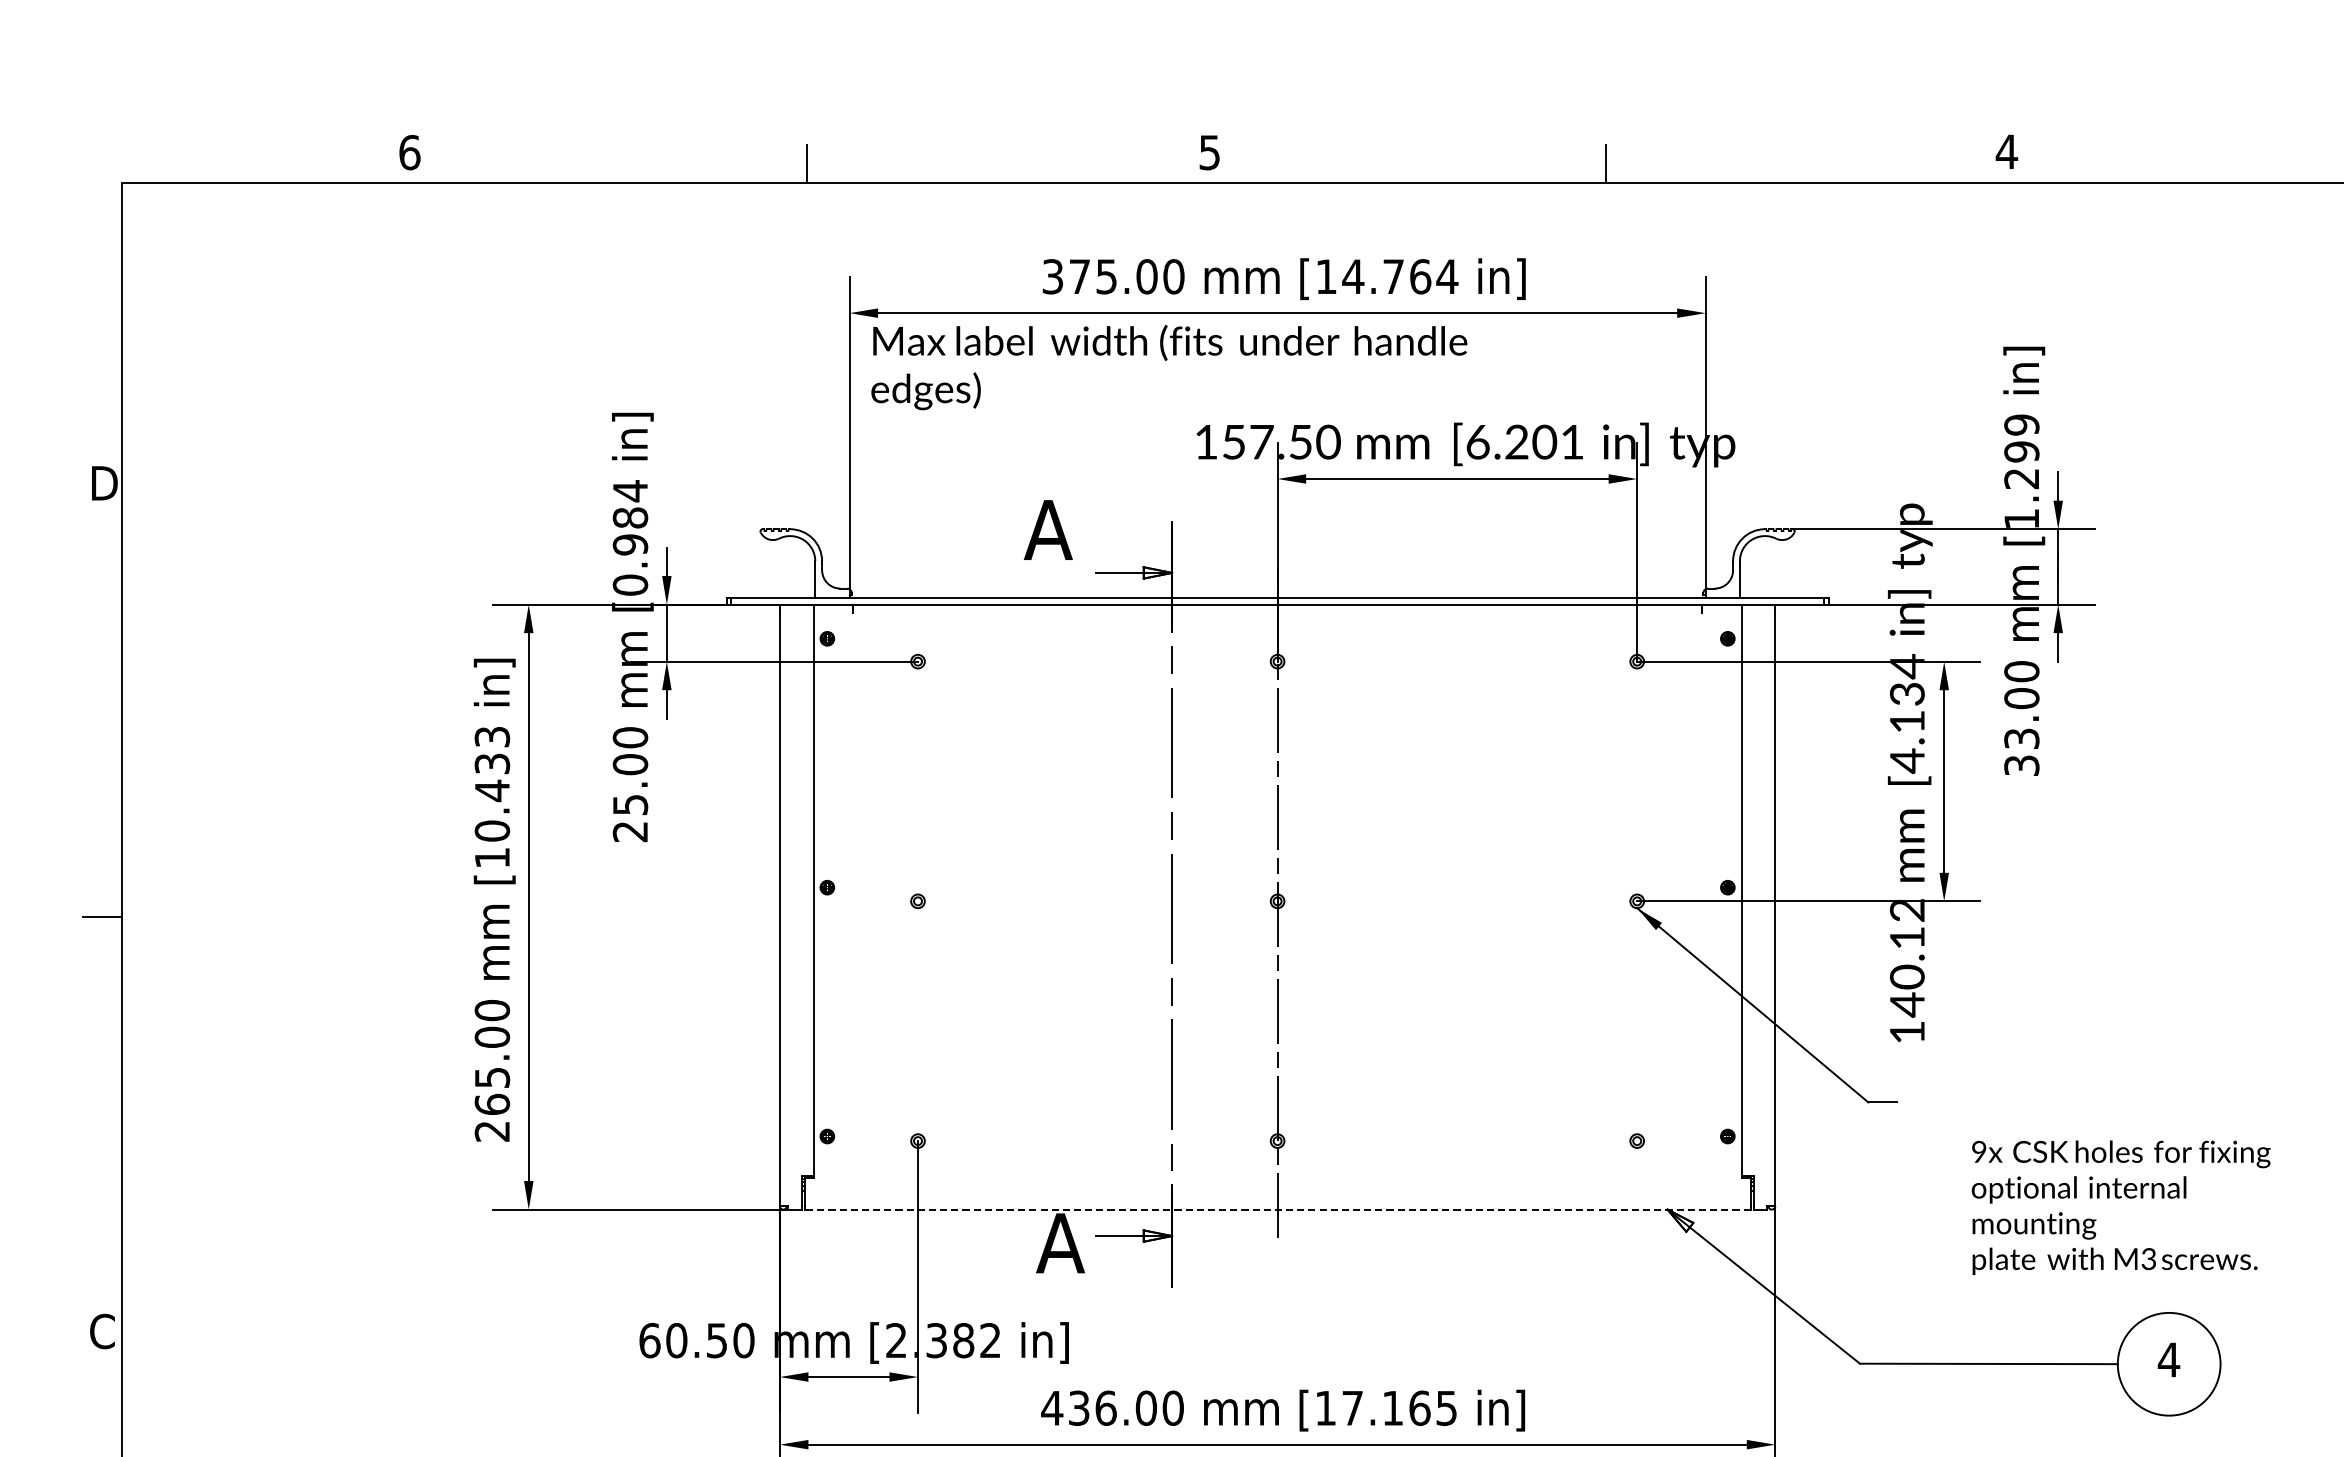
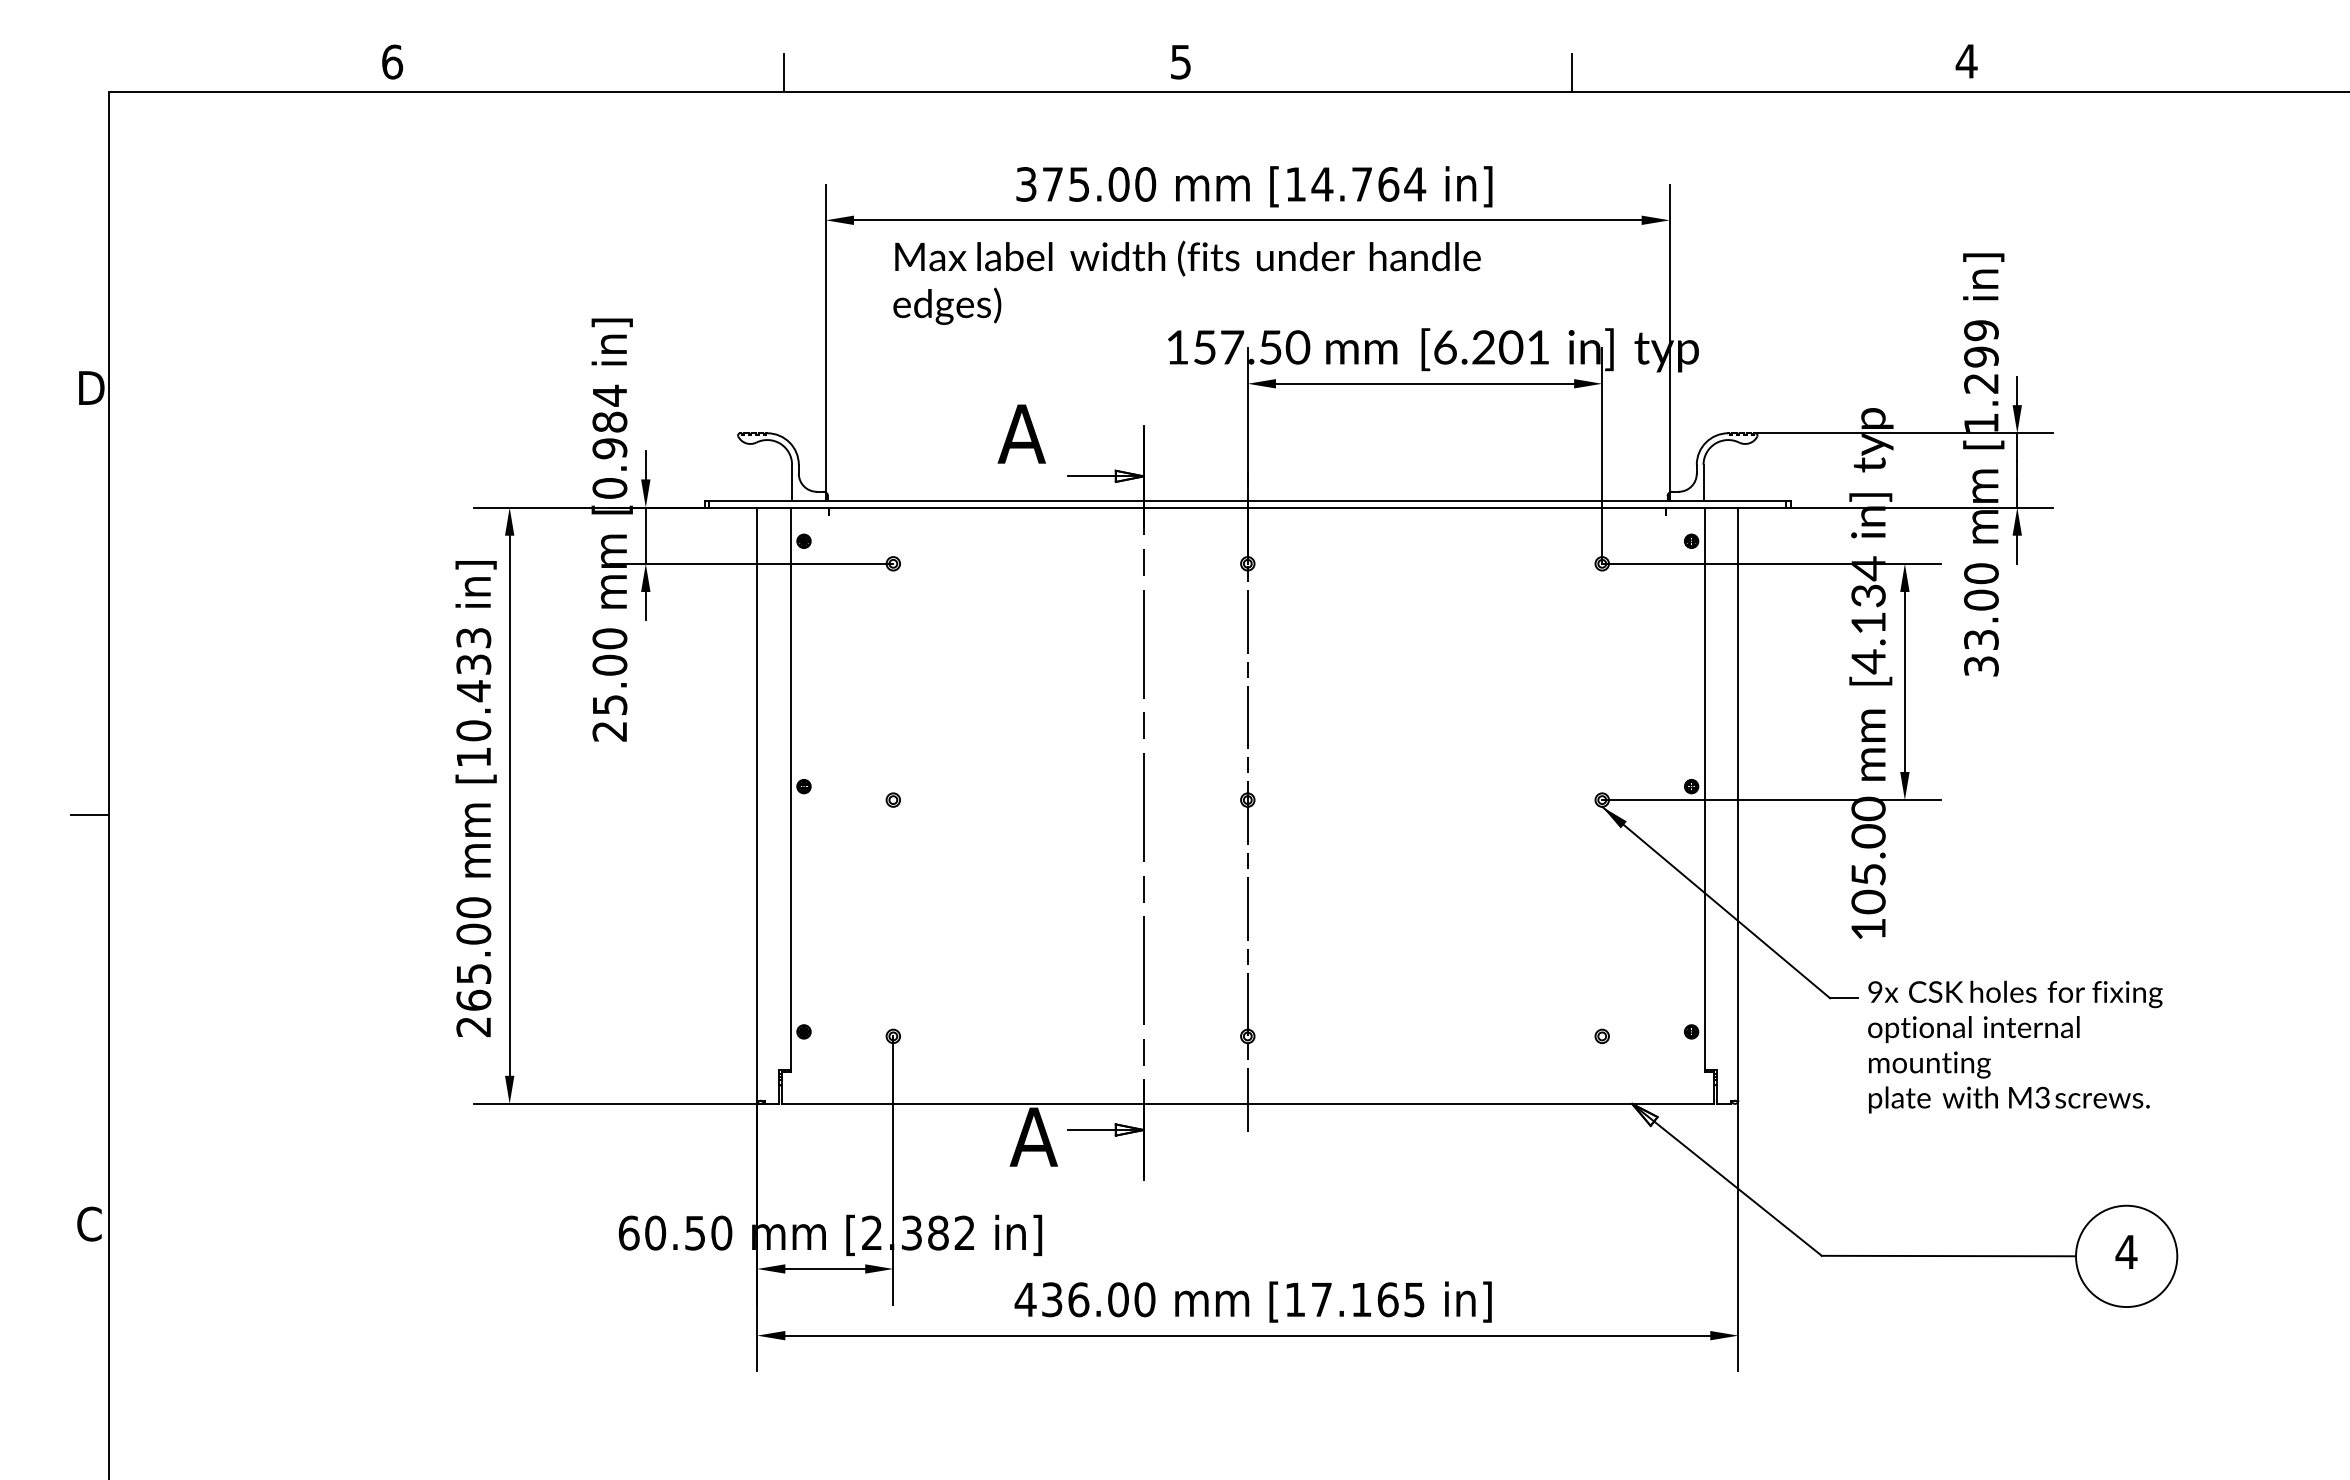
text: (1168, 367) -> (1186, 282), moved
text: (1907, 957) -> (1868, 855), 140.12 -> 105.00
text: (2121, 1207) -> (2015, 1046), moved
line: (1277, 1209) -> (1247, 1103), dashed -> solid

